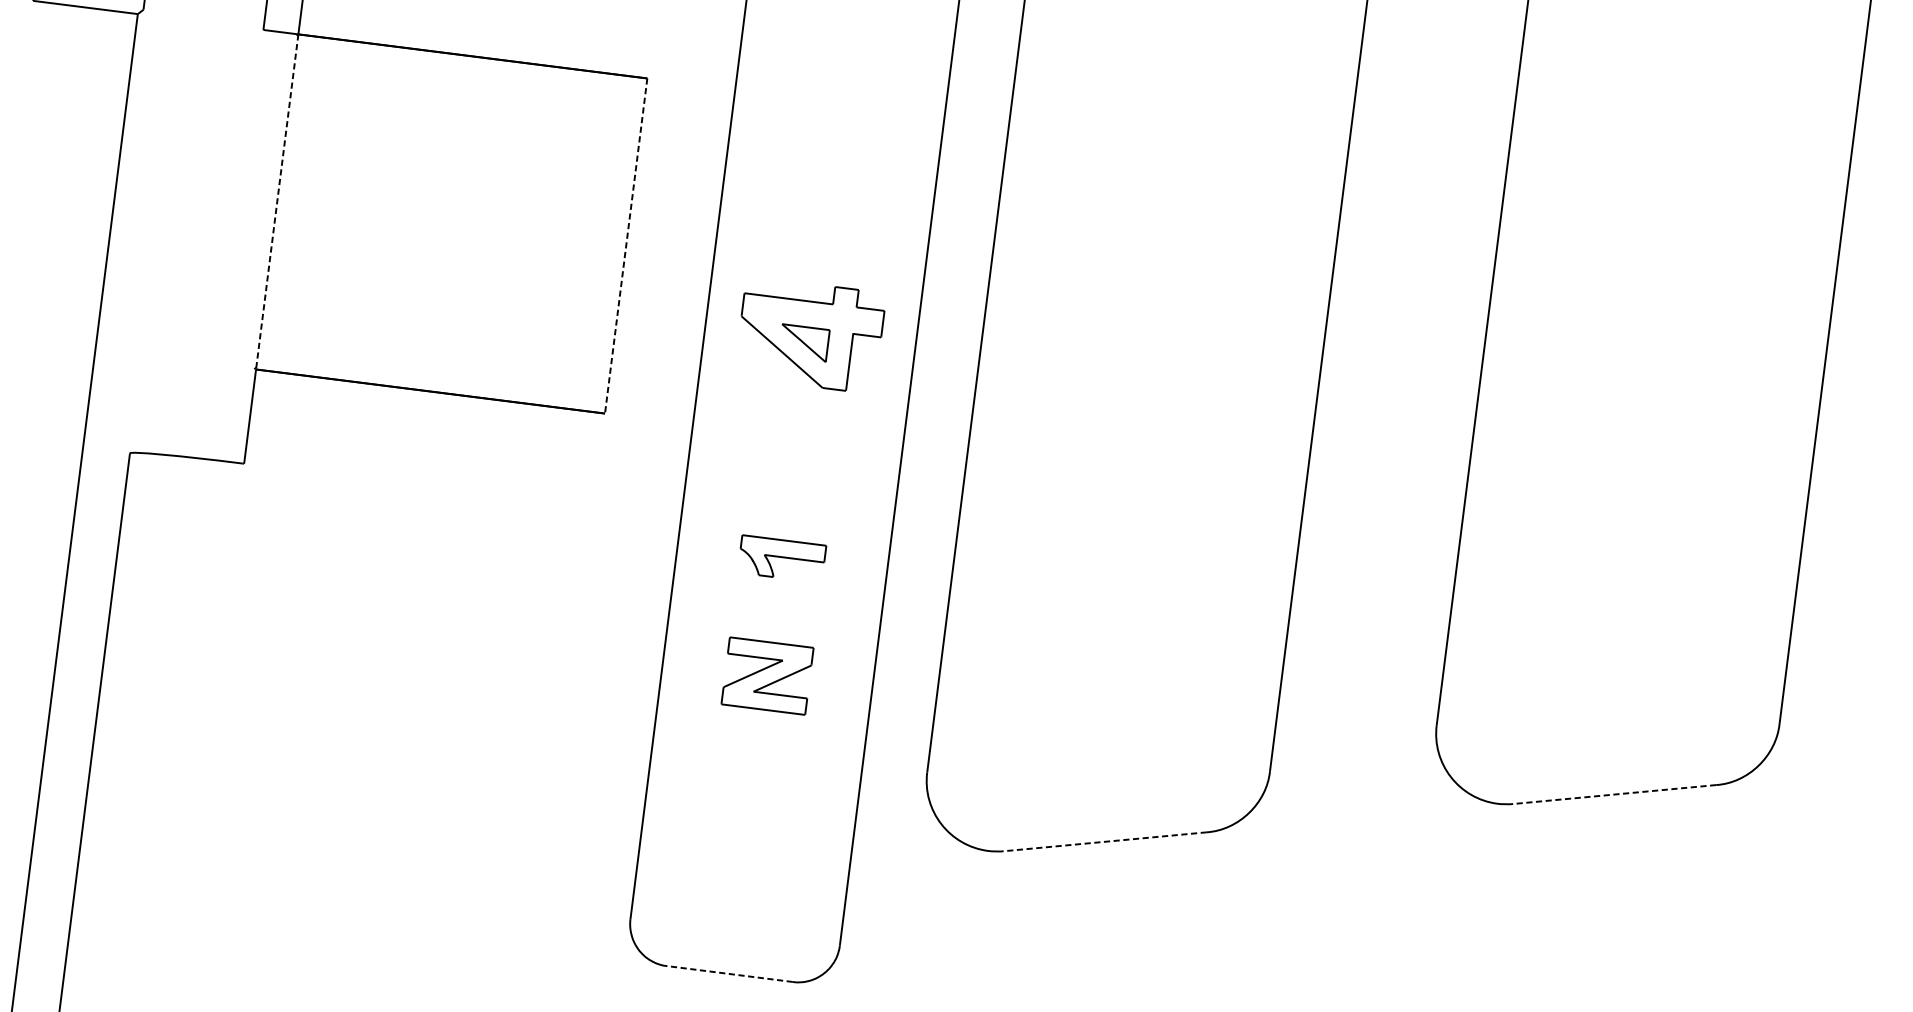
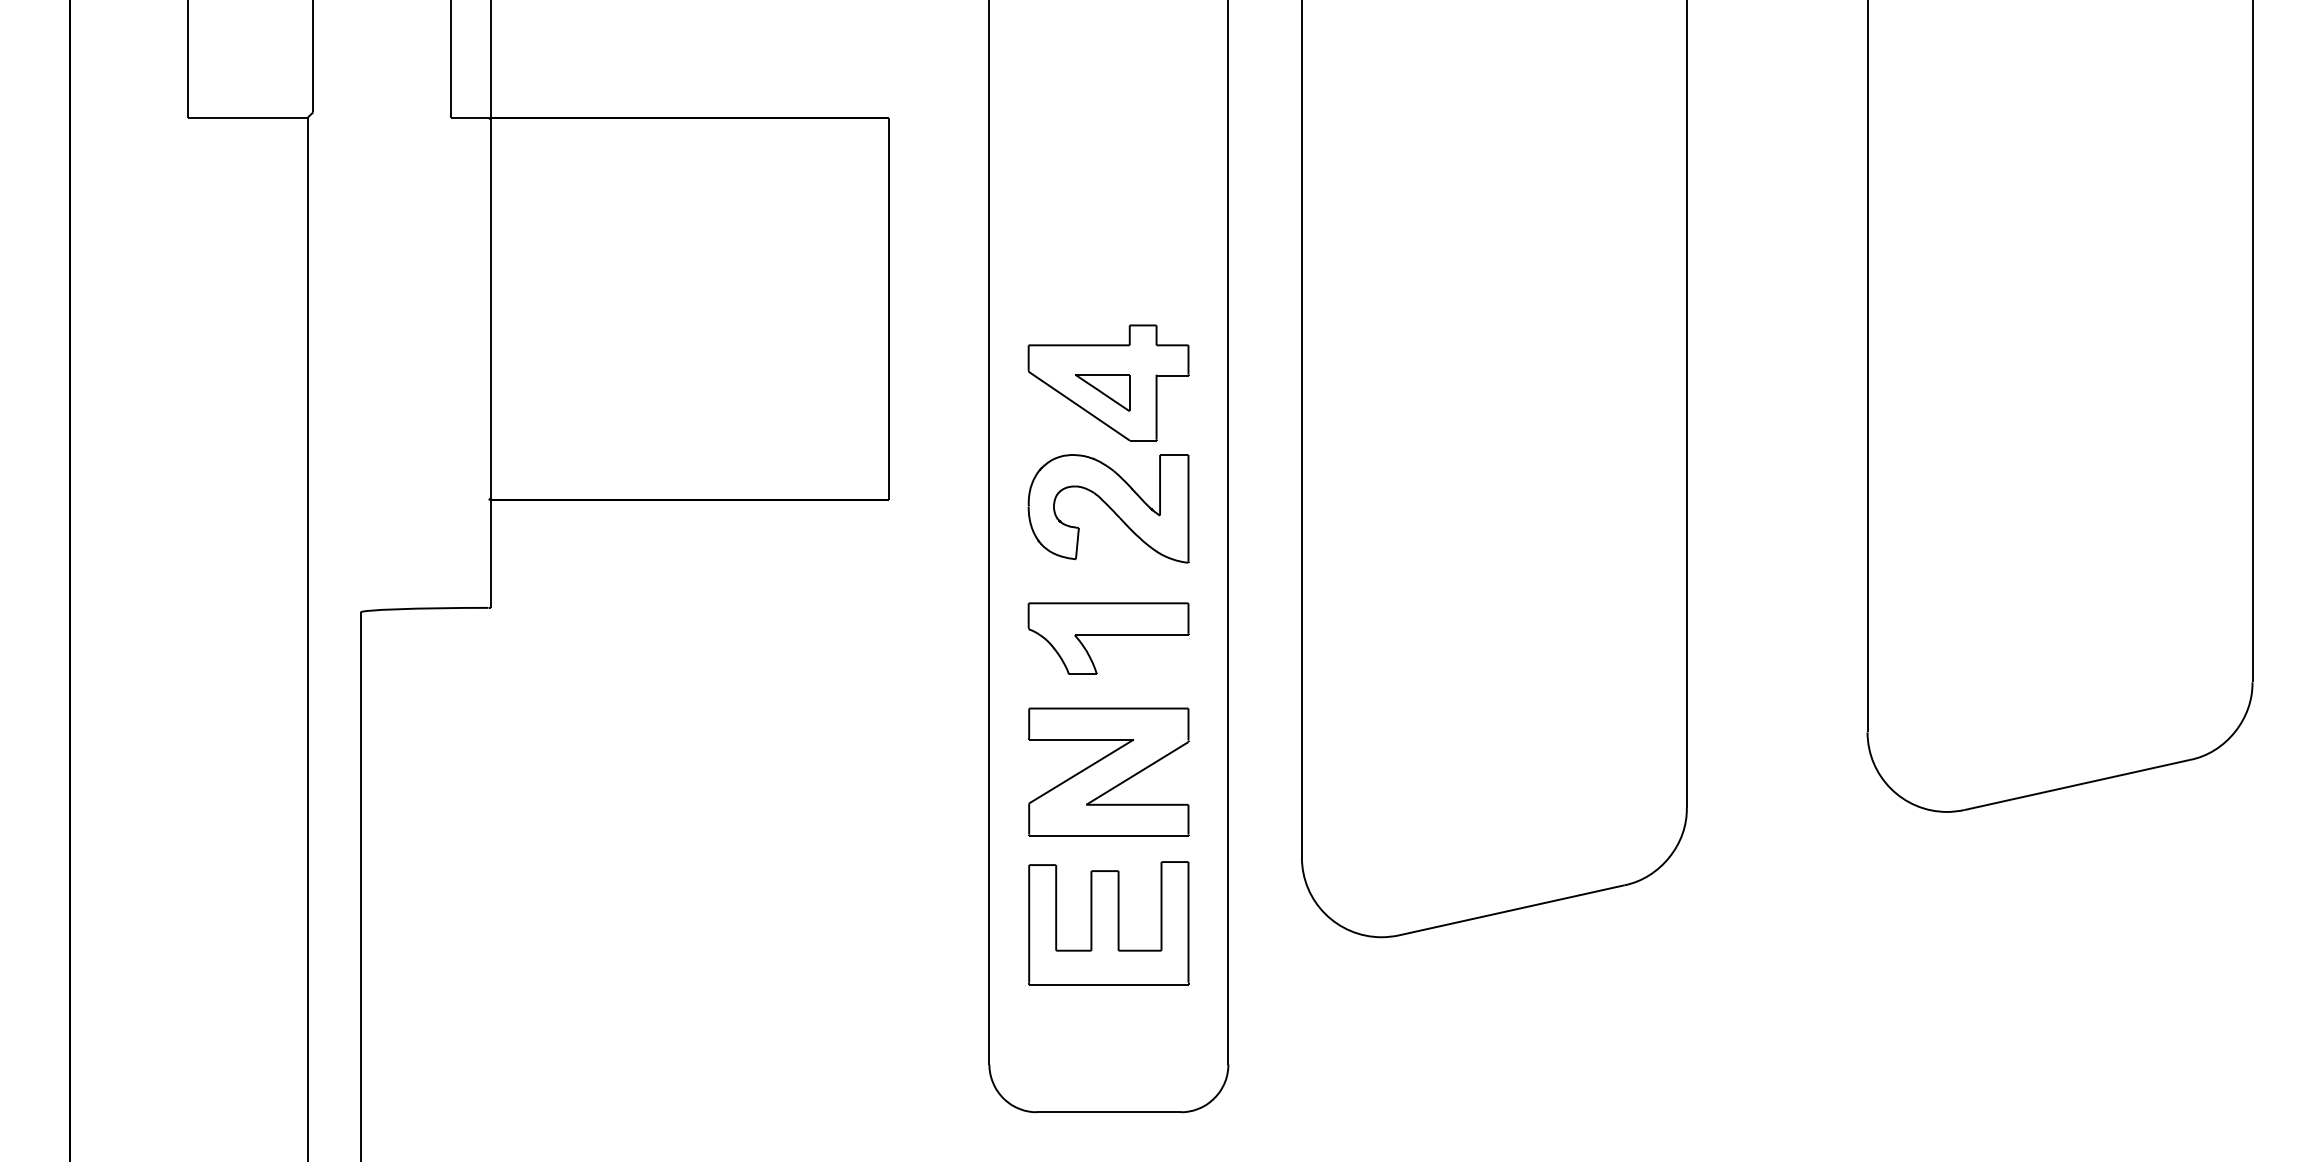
line: (276, 202) -> (490, 309), dashed -> solid
line: (626, 246) -> (889, 309), dashed -> solid
part: (796, 445) -> (1108, 508), added
part: (782, 558) -> (1108, 638), size x1.67
part: (767, 675) -> (1108, 771), size x1.67
line: (1613, 794) -> (2076, 785), dashed -> solid
part: (750, 808) -> (1108, 923), added
line: (1105, 841) -> (1511, 910), dashed -> solid
line: (729, 974) -> (1108, 1112), dashed -> solid

